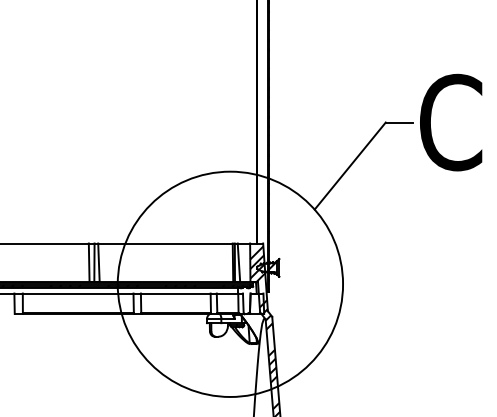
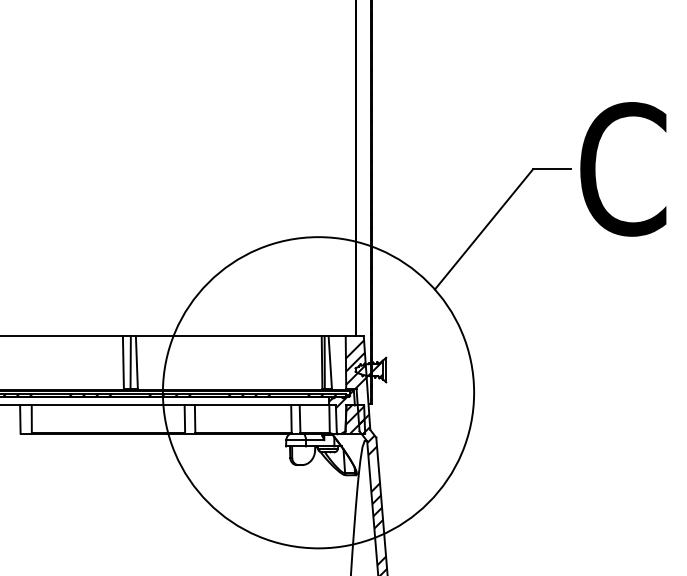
hatch: (246, 289) -> (340, 399), added
hatch: (257, 303) -> (355, 419), added

